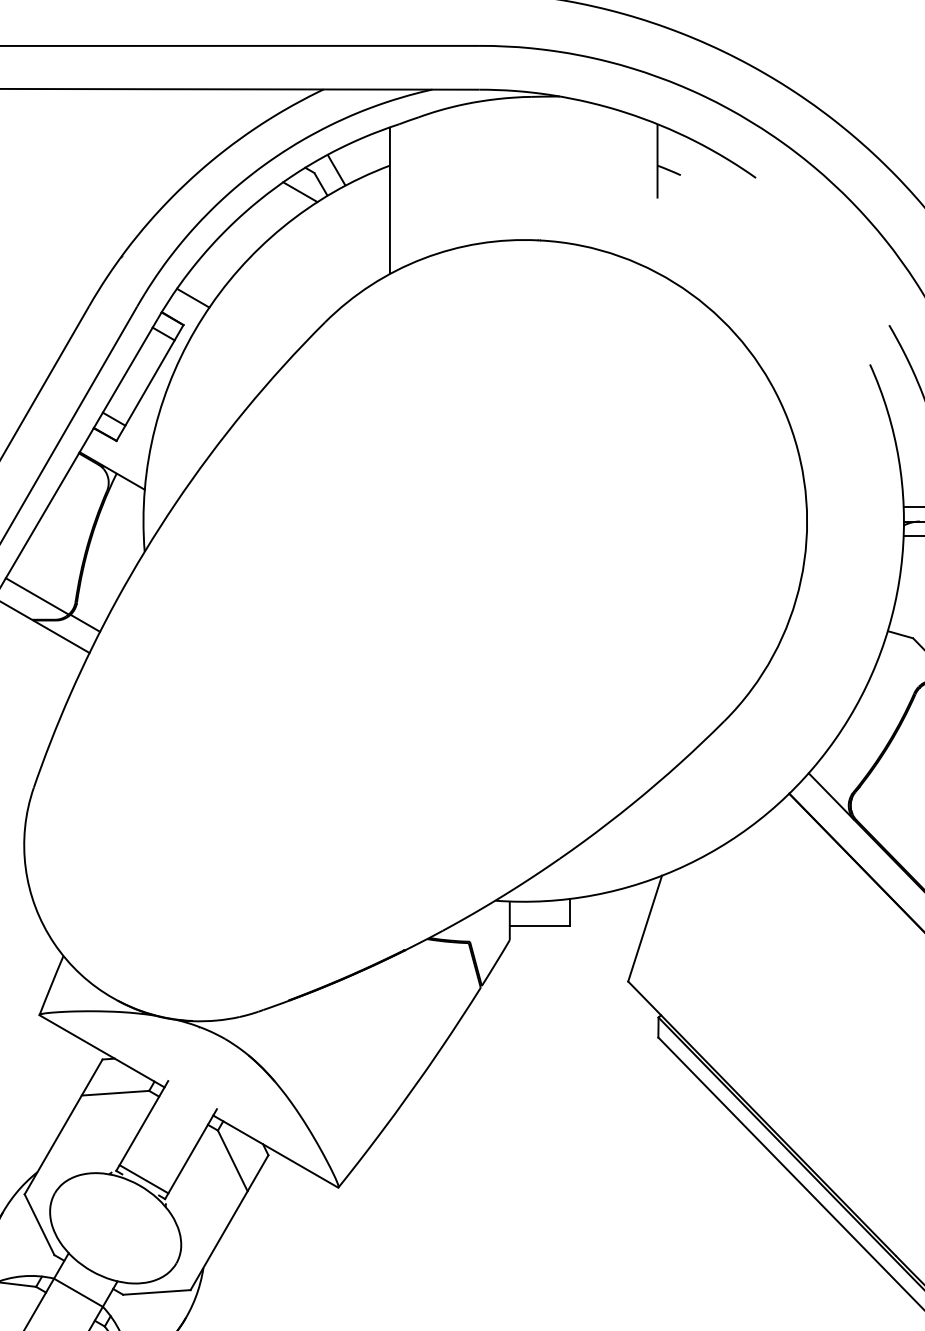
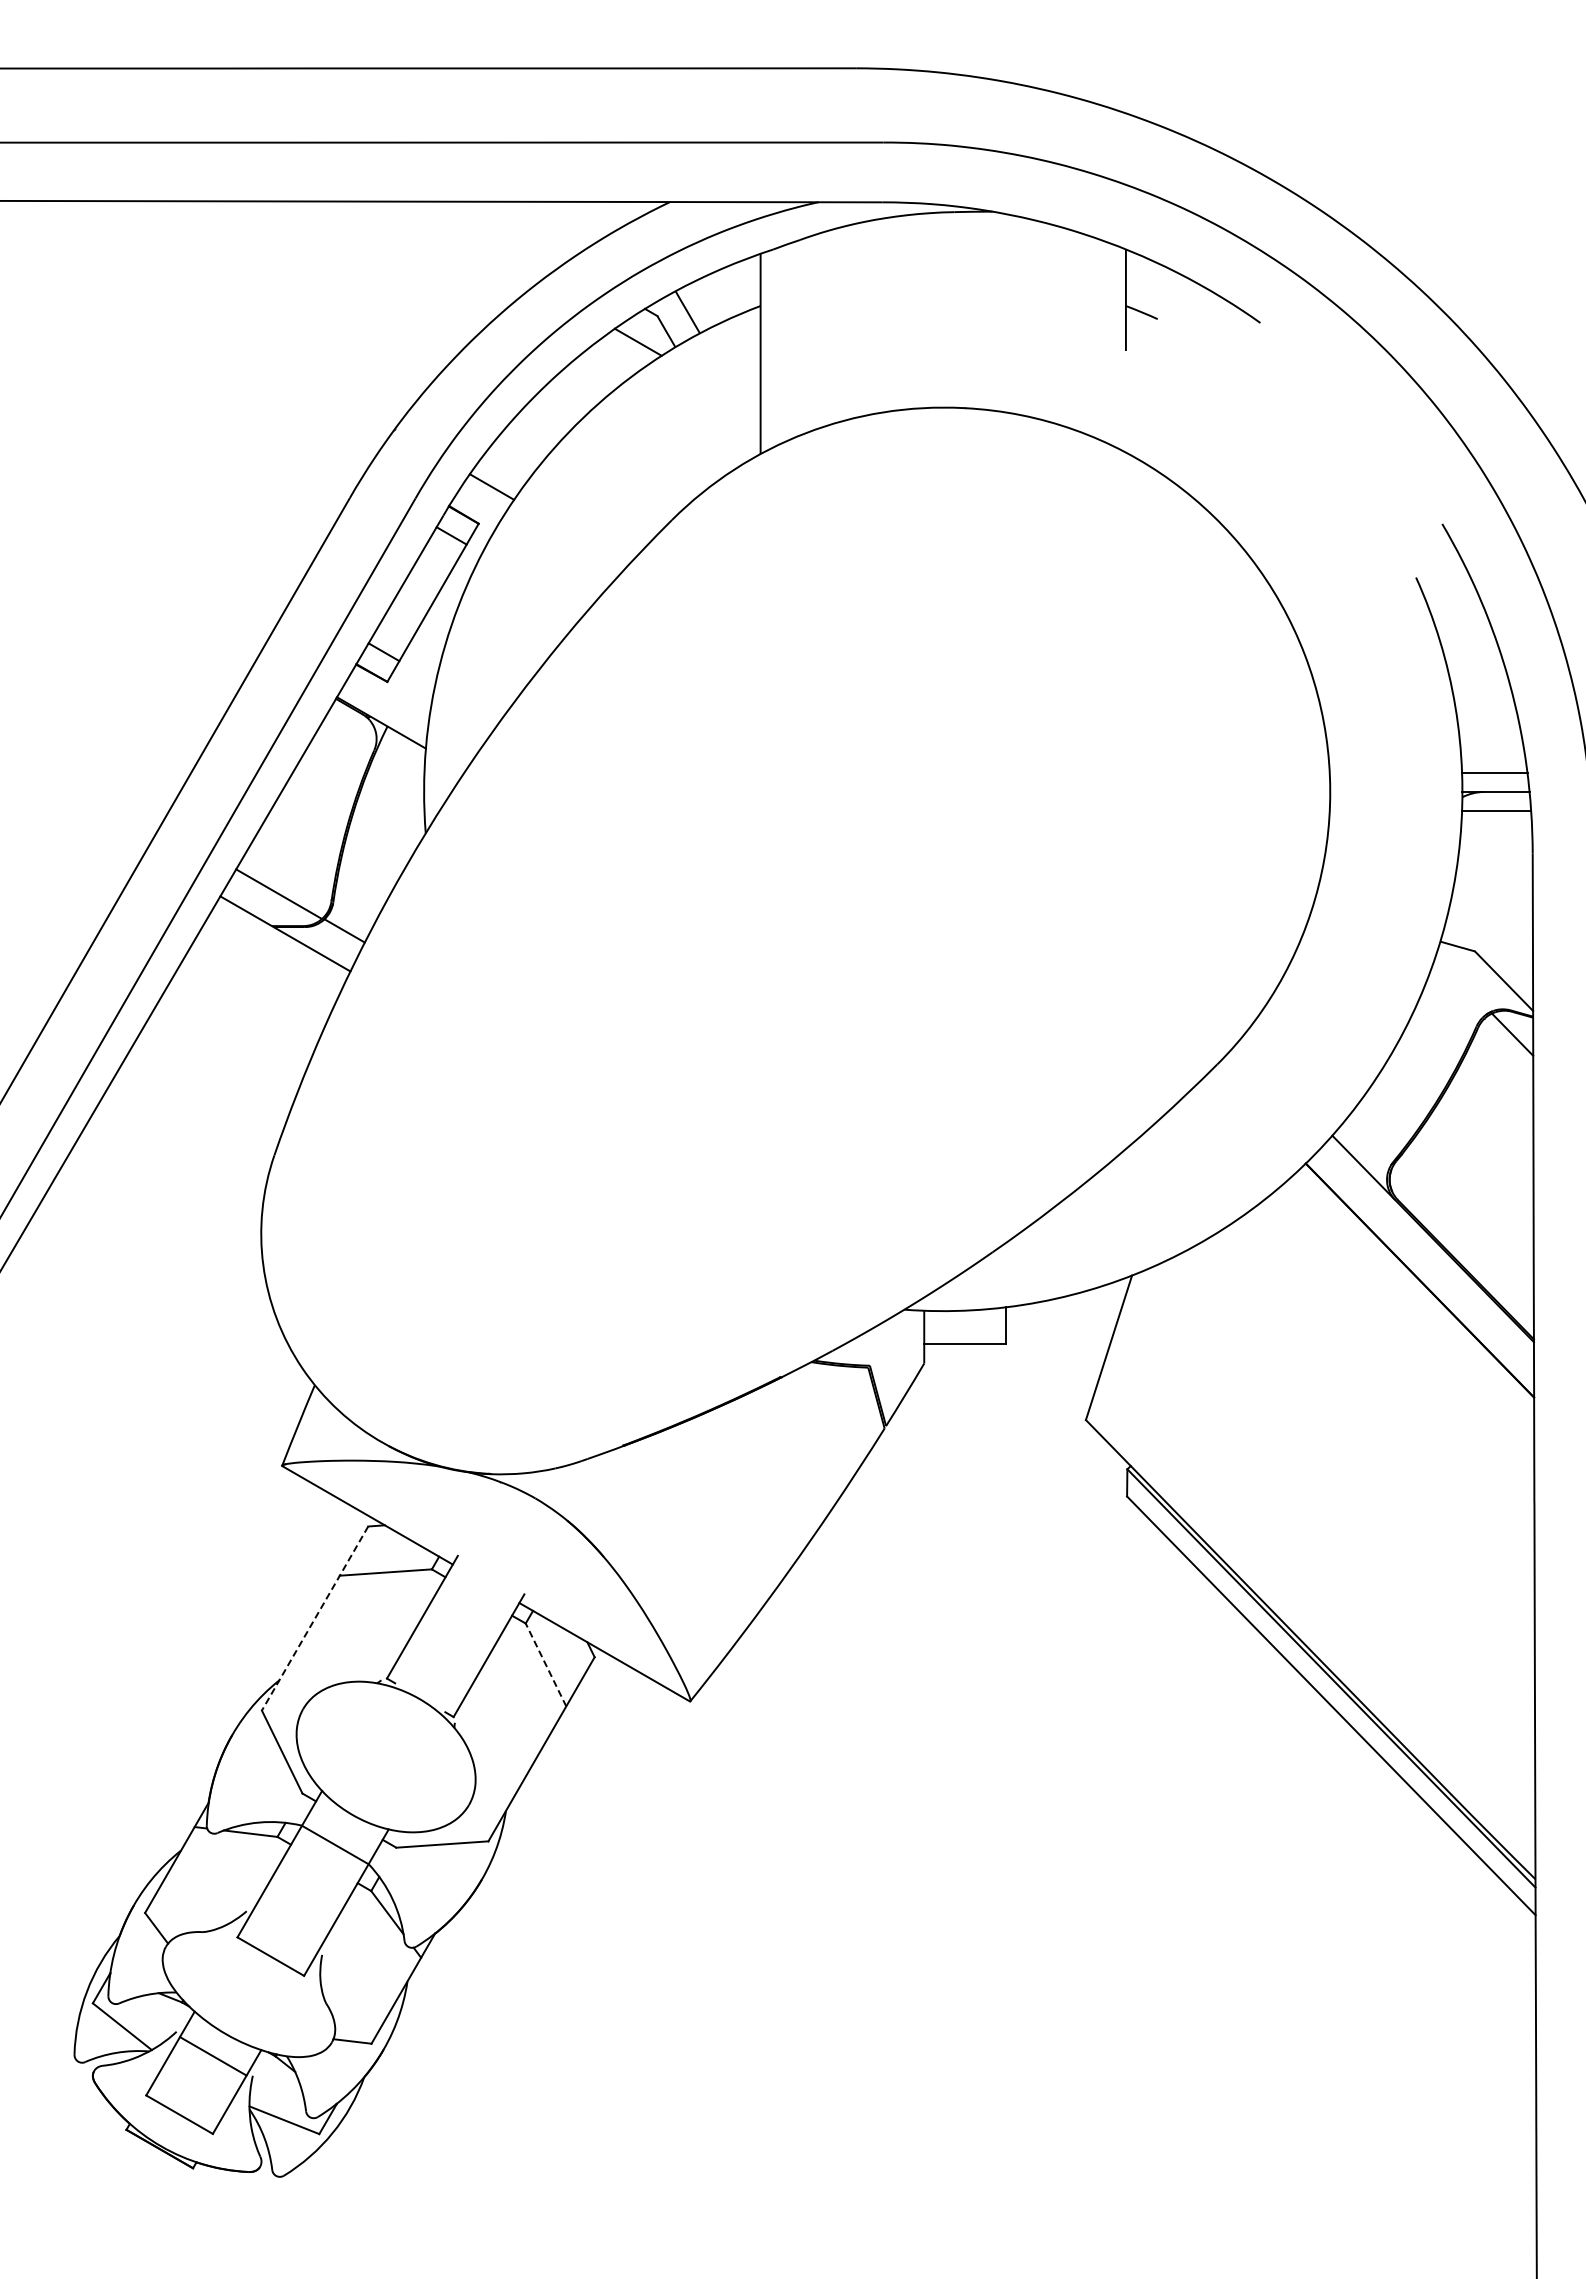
line: (63, 1126) -> (314, 1618), solid -> dashed
line: (232, 1160) -> (545, 1664), solid -> dashed
line: (143, 1178) -> (424, 1689), removed

